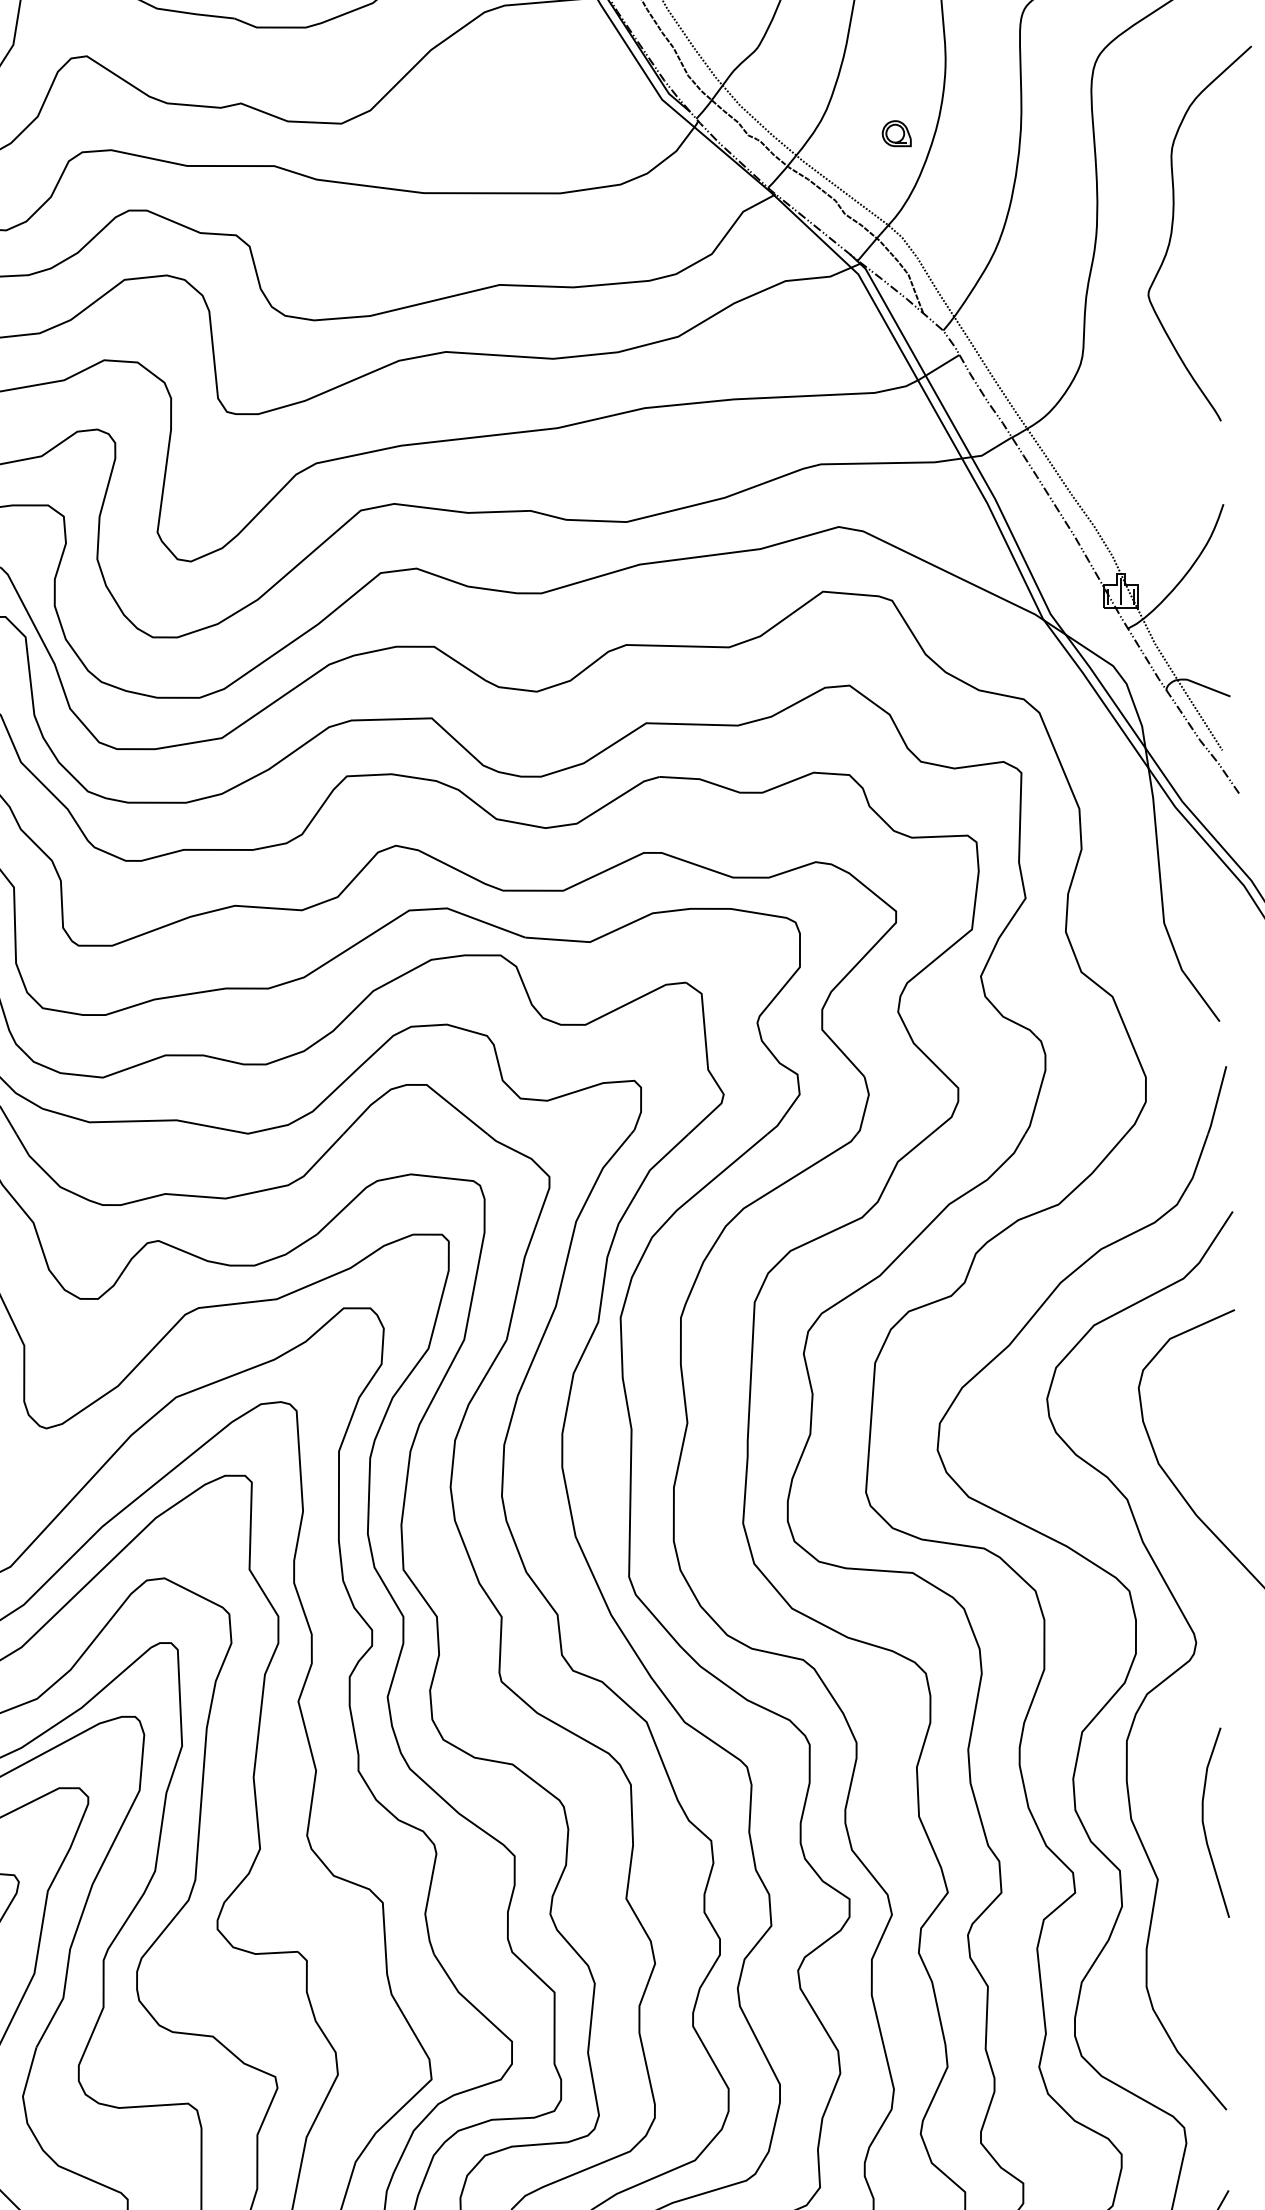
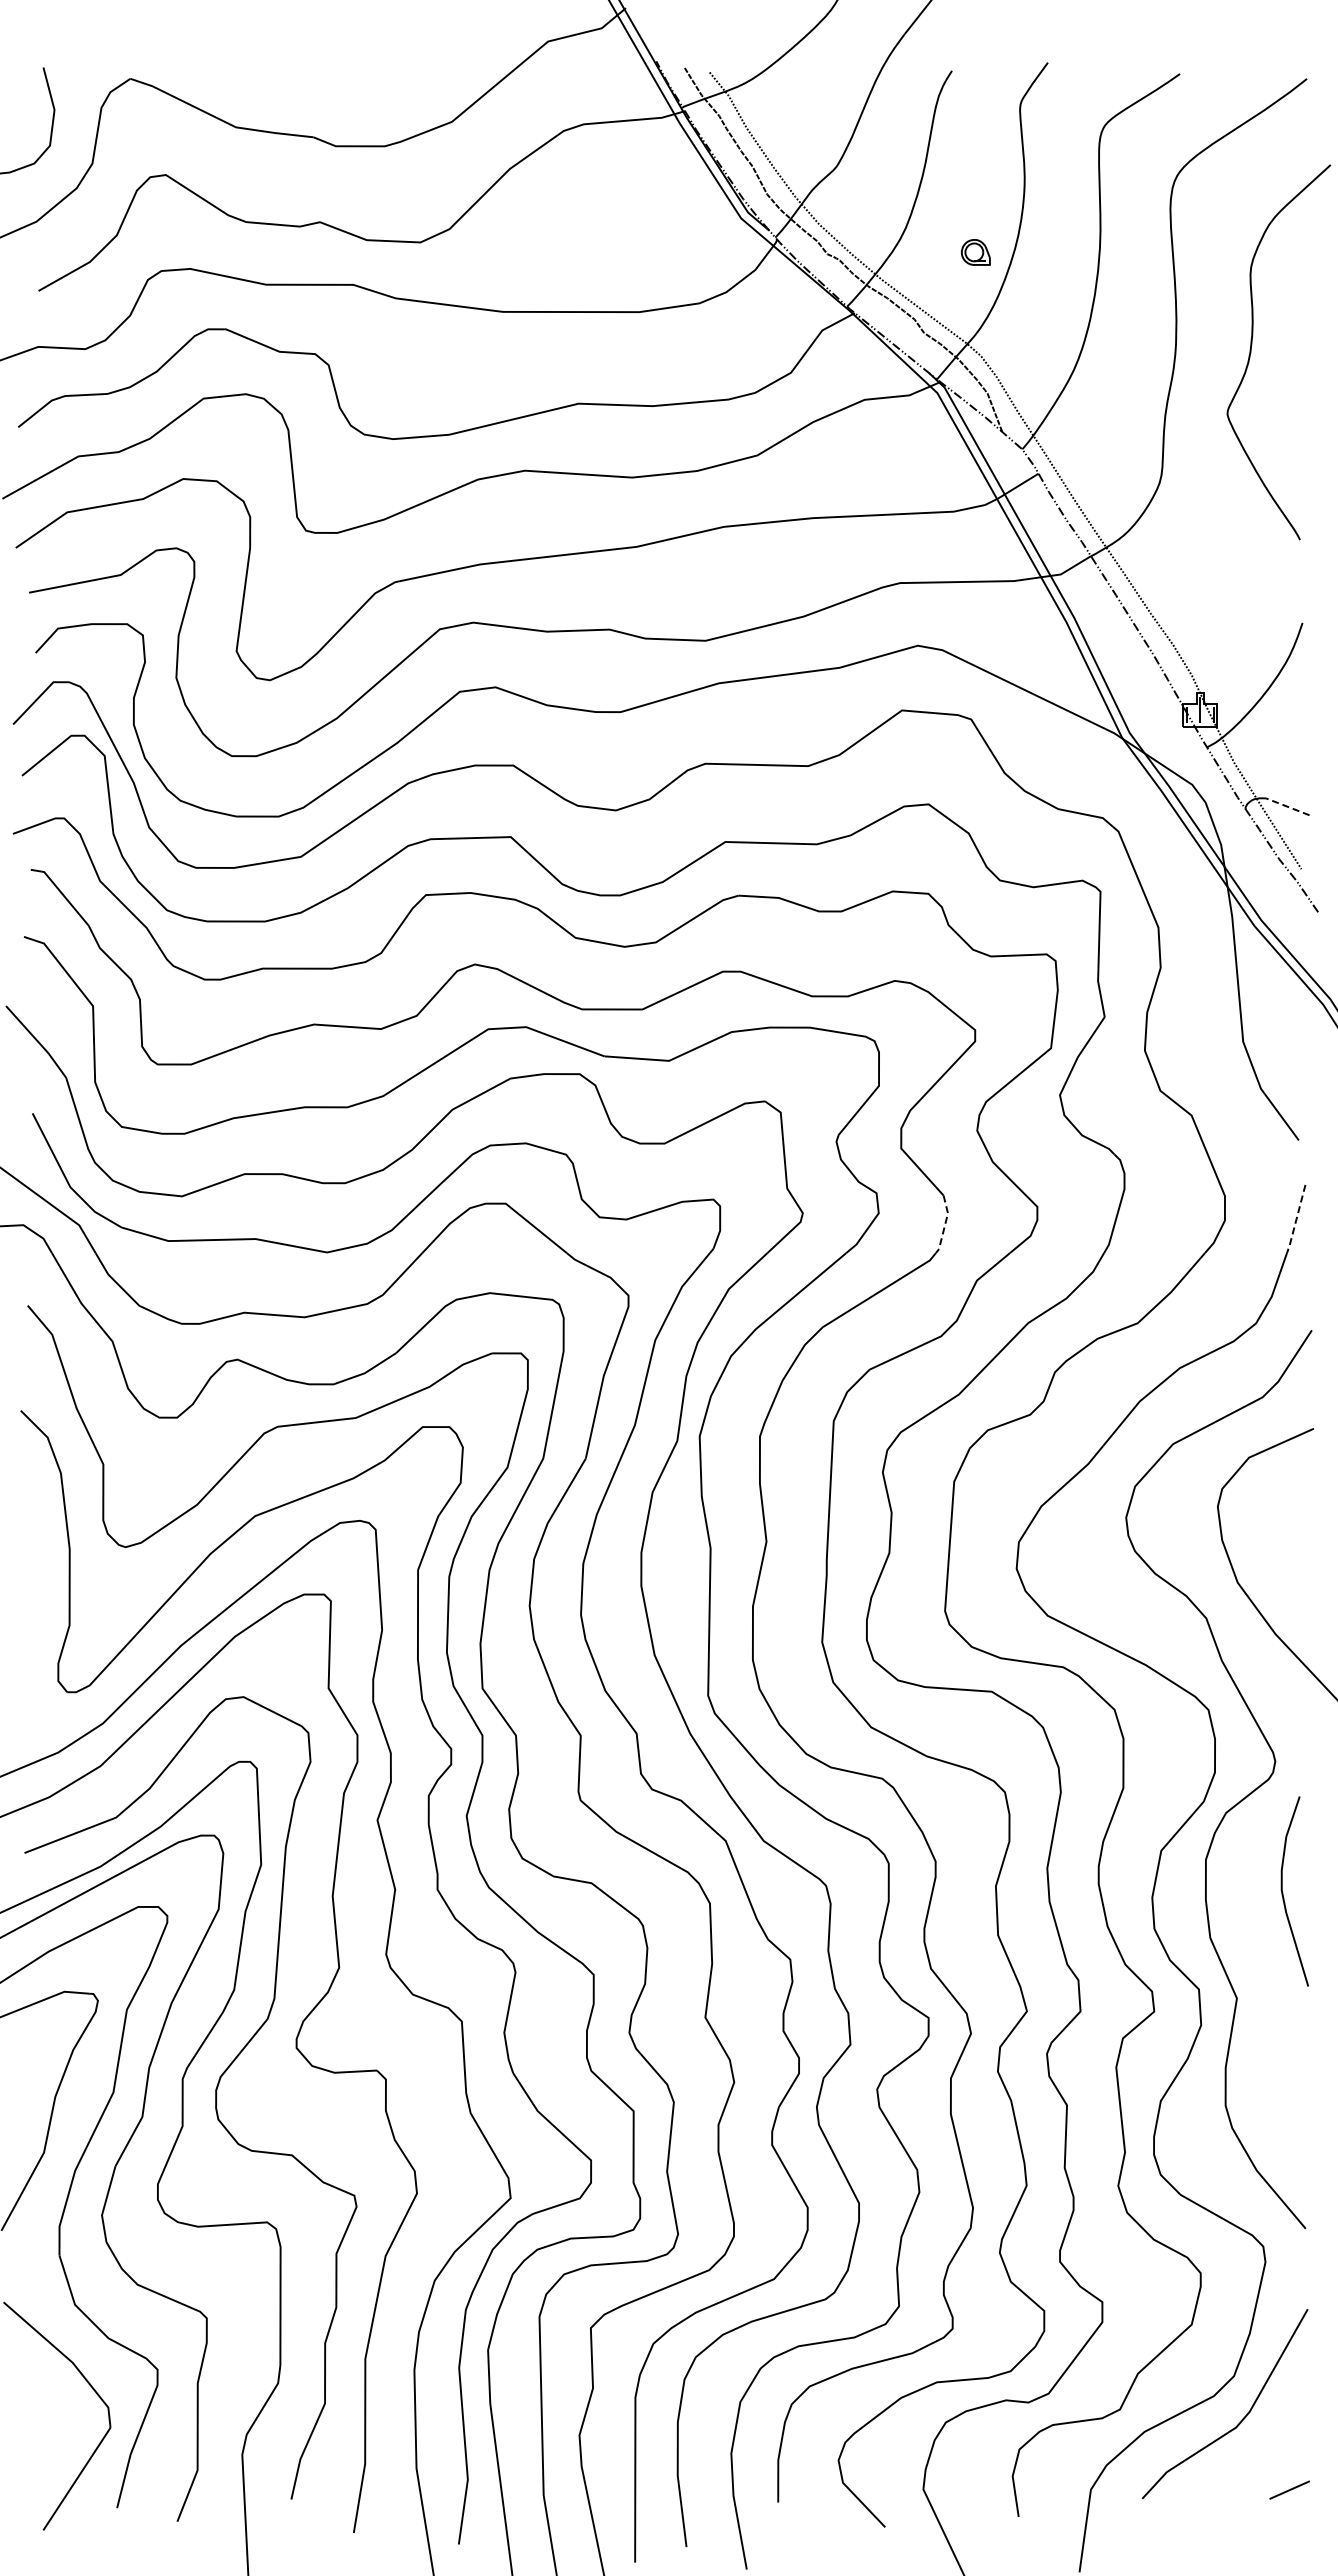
line: (1208, 687) -> (1287, 806), solid -> dashed
line: (1217, 1101) -> (1296, 1220), solid -> dashed
line: (866, 1106) -> (945, 1225), solid -> dashed
curve: (1204, 1823) -> (1283, 1892), moved

